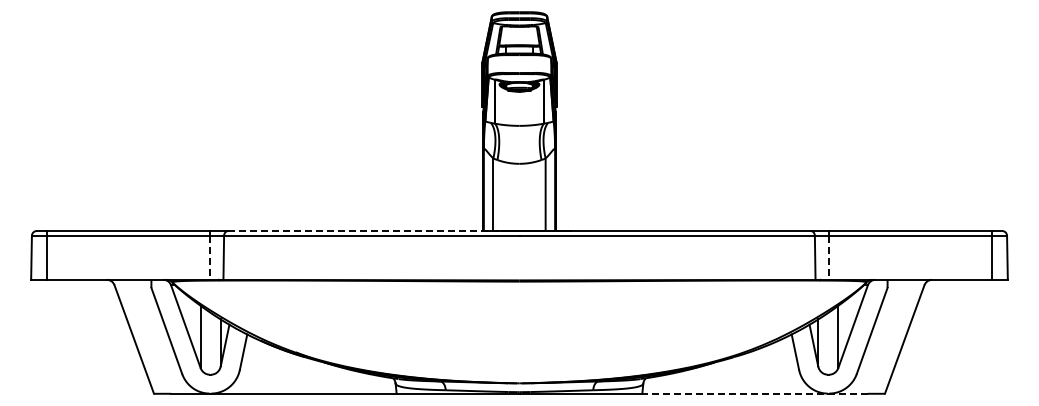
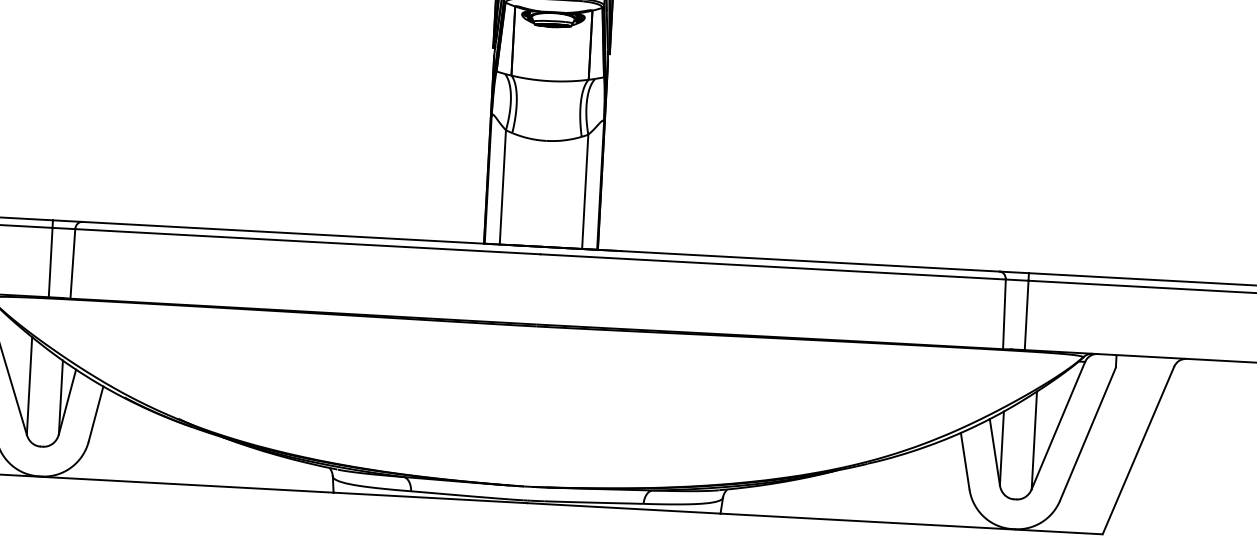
line: (373, 231) -> (310, 235), dashed -> solid
line: (209, 258) -> (50, 263), dashed -> solid
line: (829, 258) -> (1026, 316), dashed -> solid
line: (755, 393) -> (898, 522), dashed -> solid

